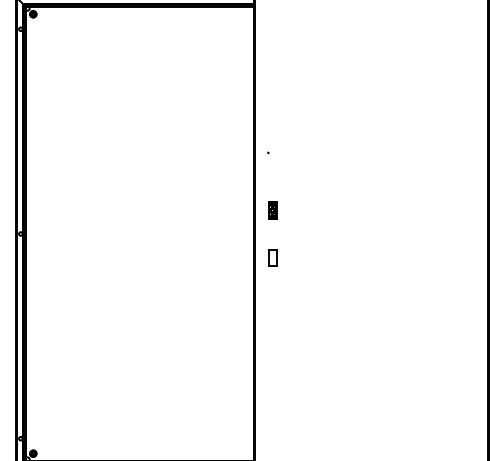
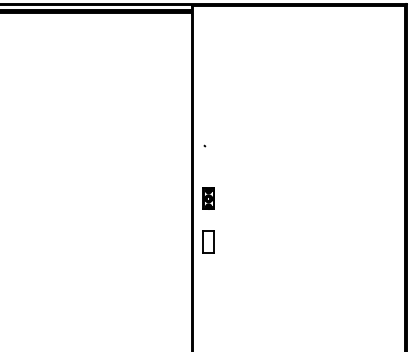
part: (272, 210) -> (208, 198), size x1.43
part: (272, 257) -> (208, 241), size x1.43

